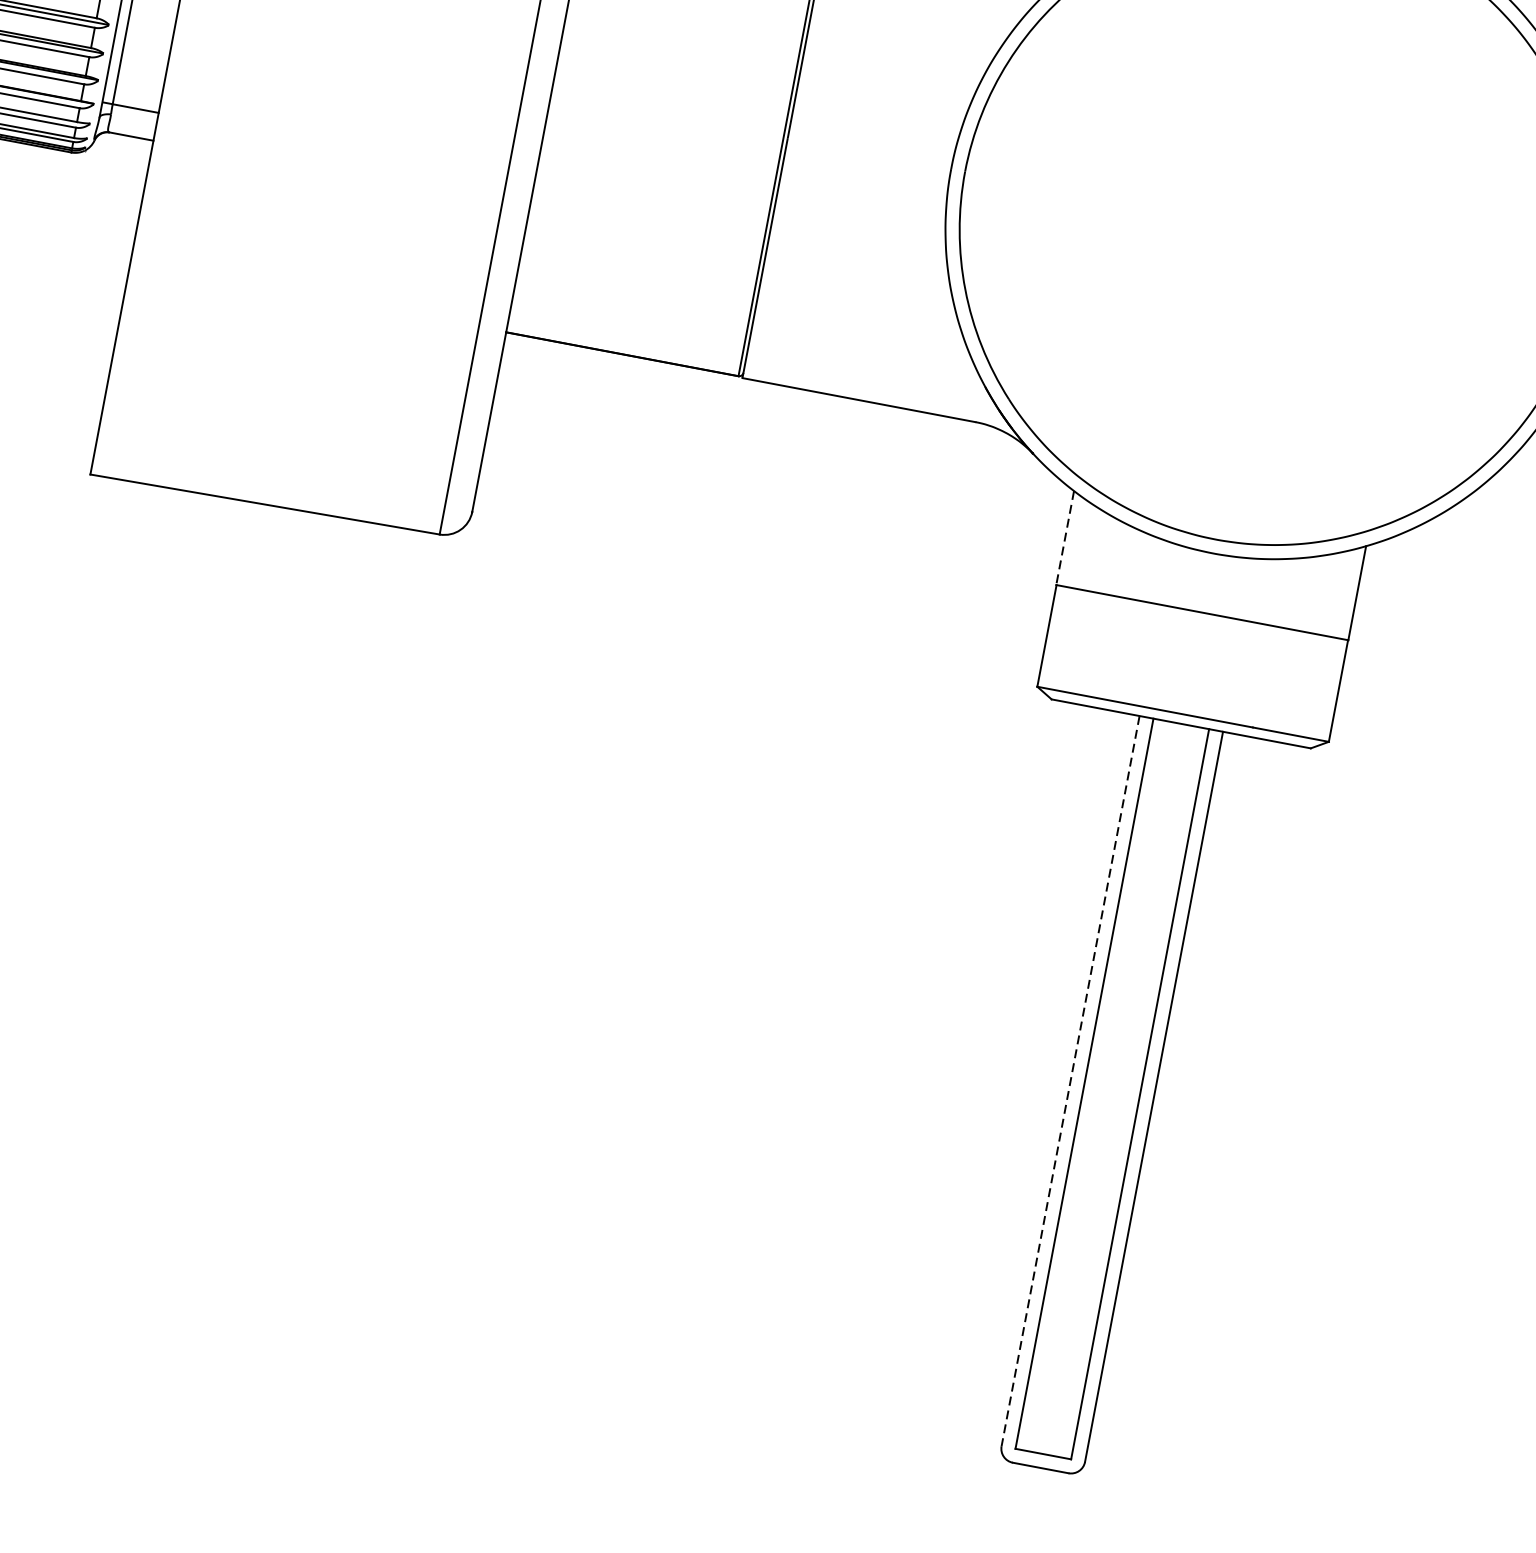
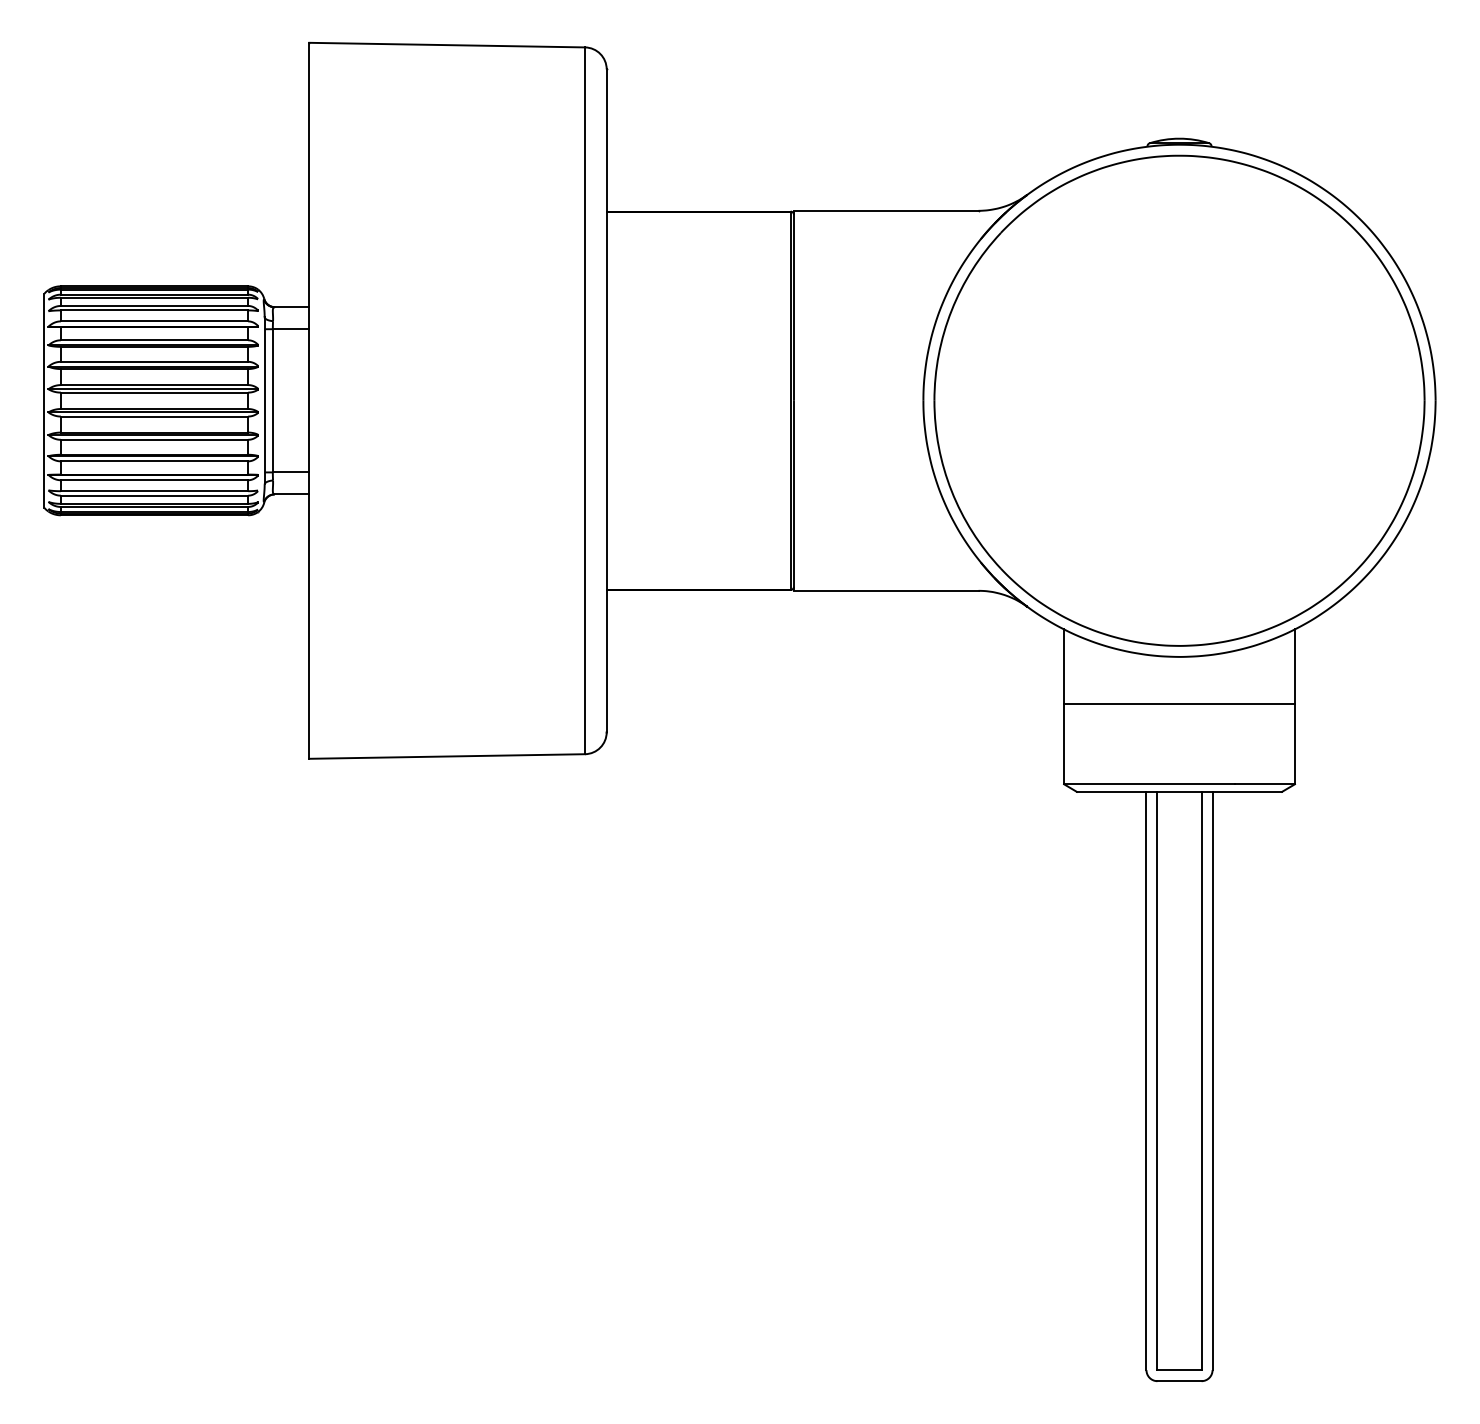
line: (1064, 539) -> (1063, 667), dashed -> solid
line: (1070, 1081) -> (1146, 1081), dashed -> solid

